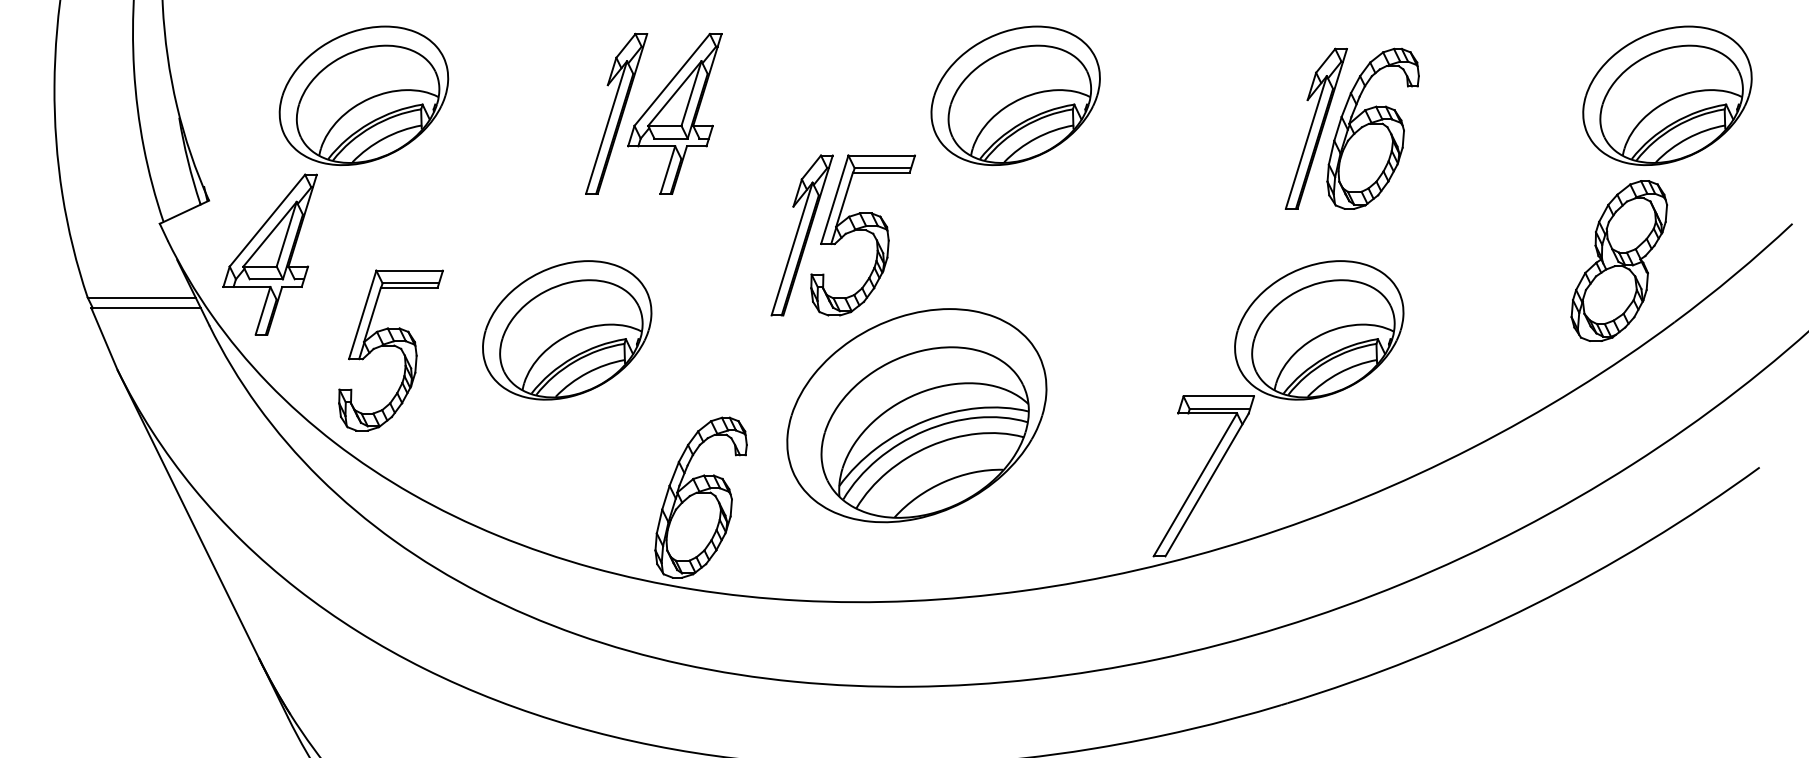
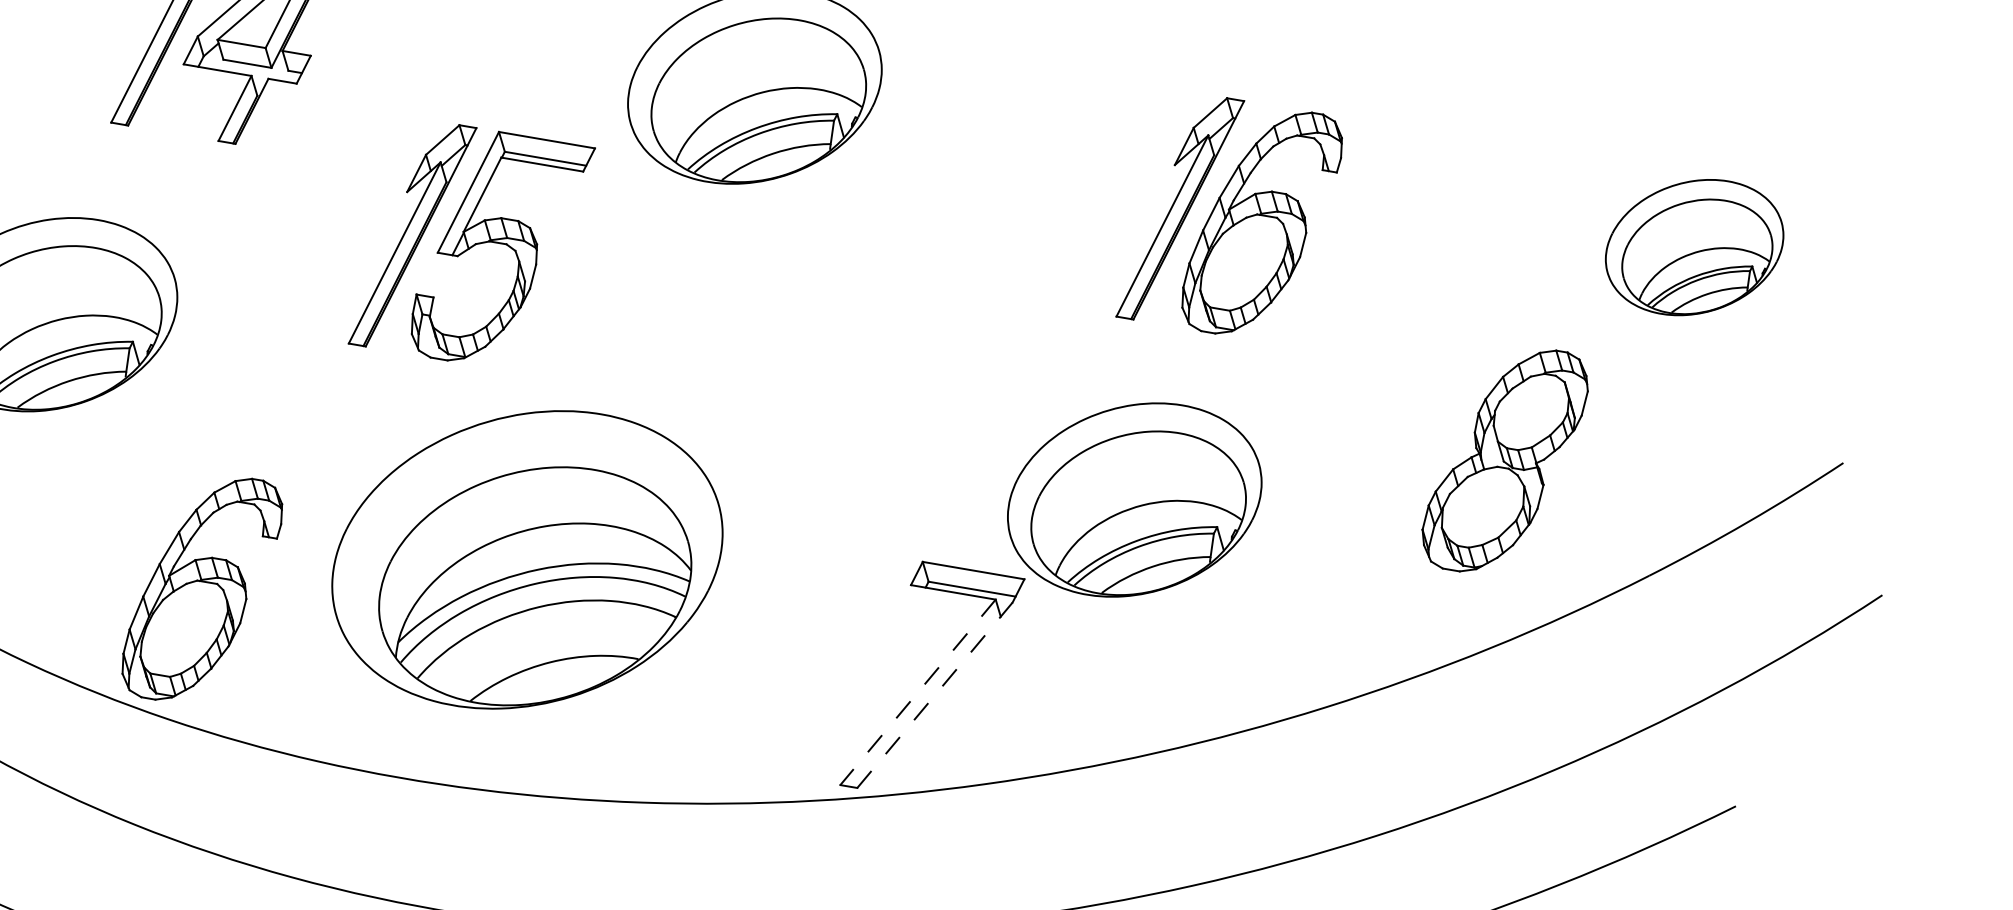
part: (1667, 95) -> (1694, 247), size x0.7
part: (1619, 260) -> (1505, 459), moved
part: (916, 415) -> (526, 559), moved
line: (1195, 484) -> (918, 691), solid -> dashed
line: (1207, 484) -> (935, 694), solid -> dashed

